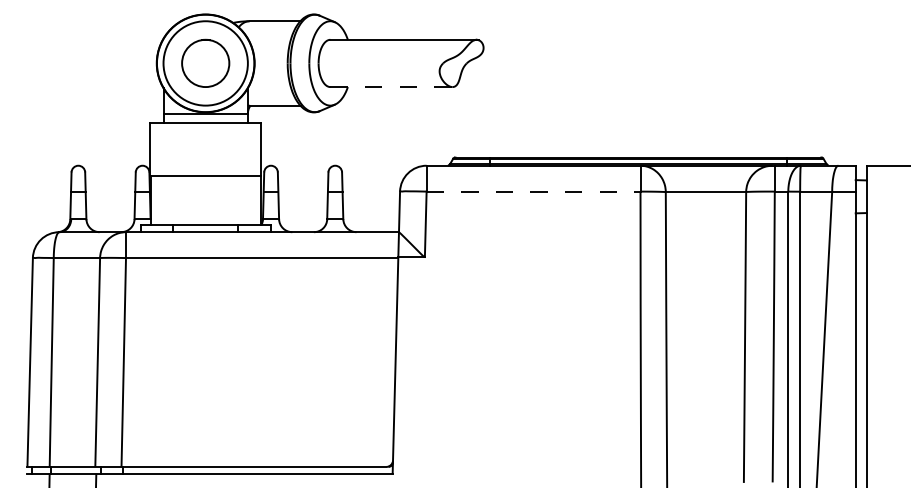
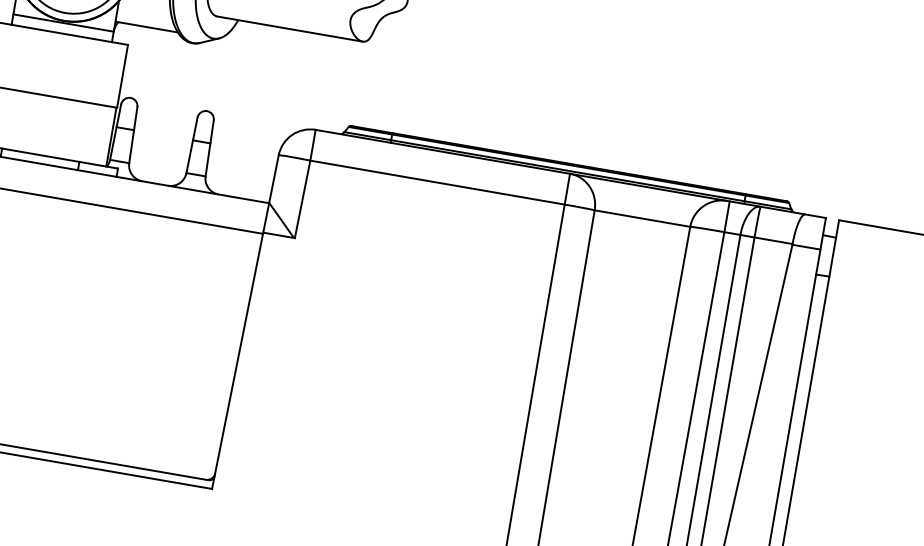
line: (391, 87) -> (289, 29), dashed -> solid
line: (533, 191) -> (437, 182), dashed -> solid

